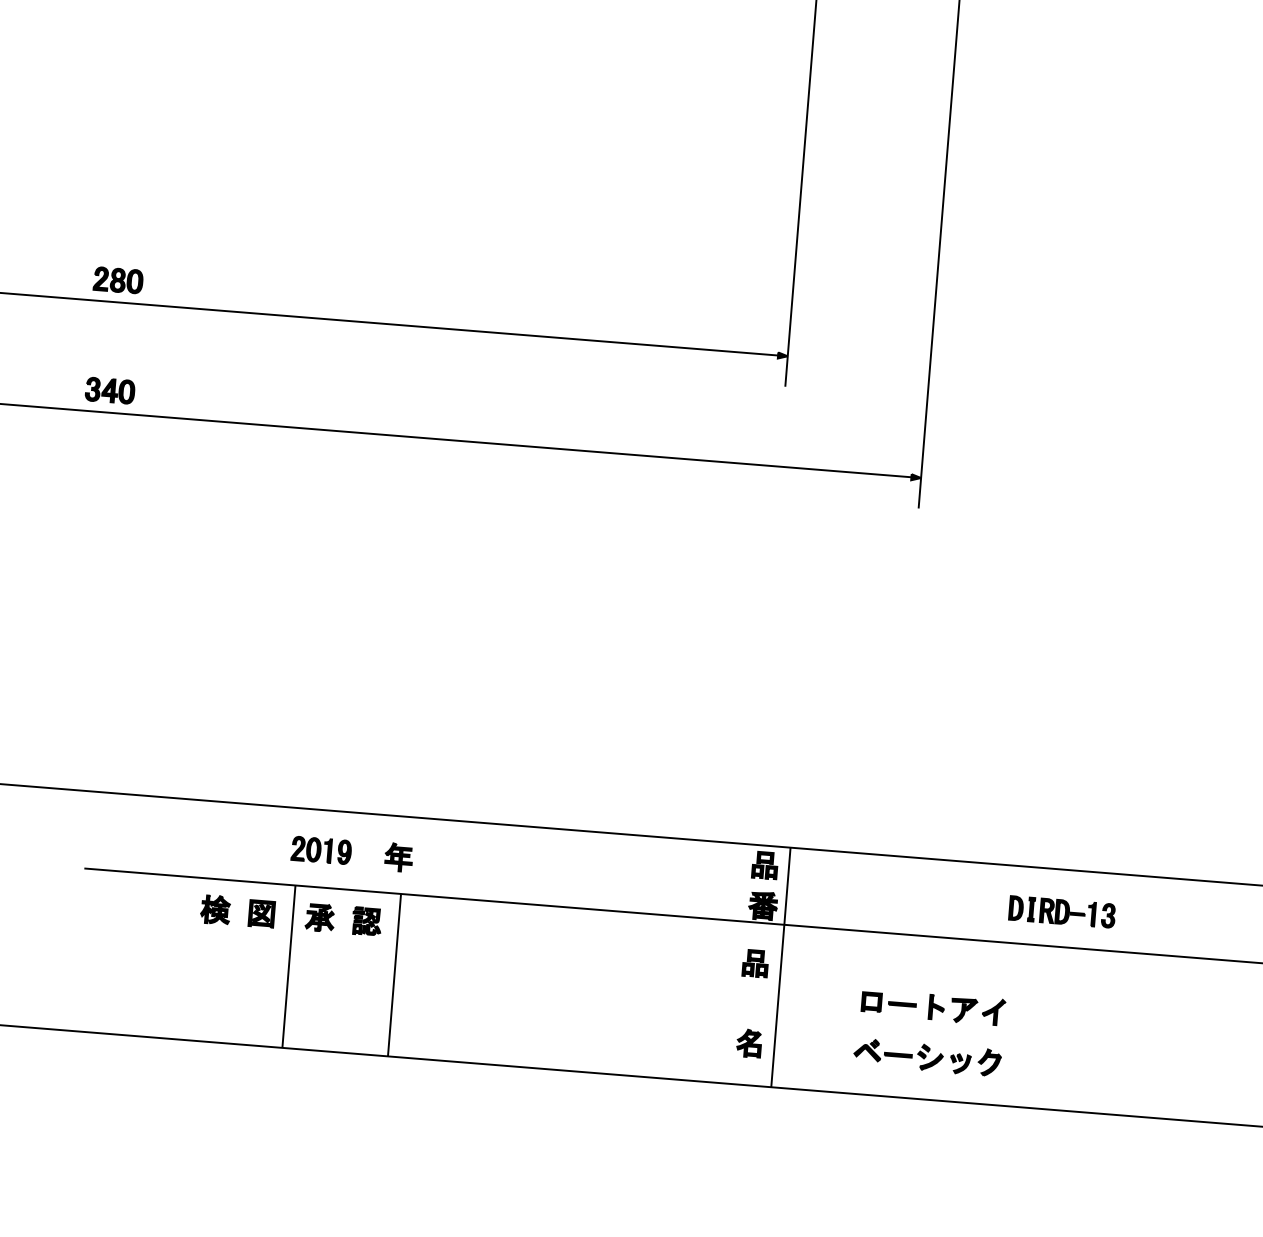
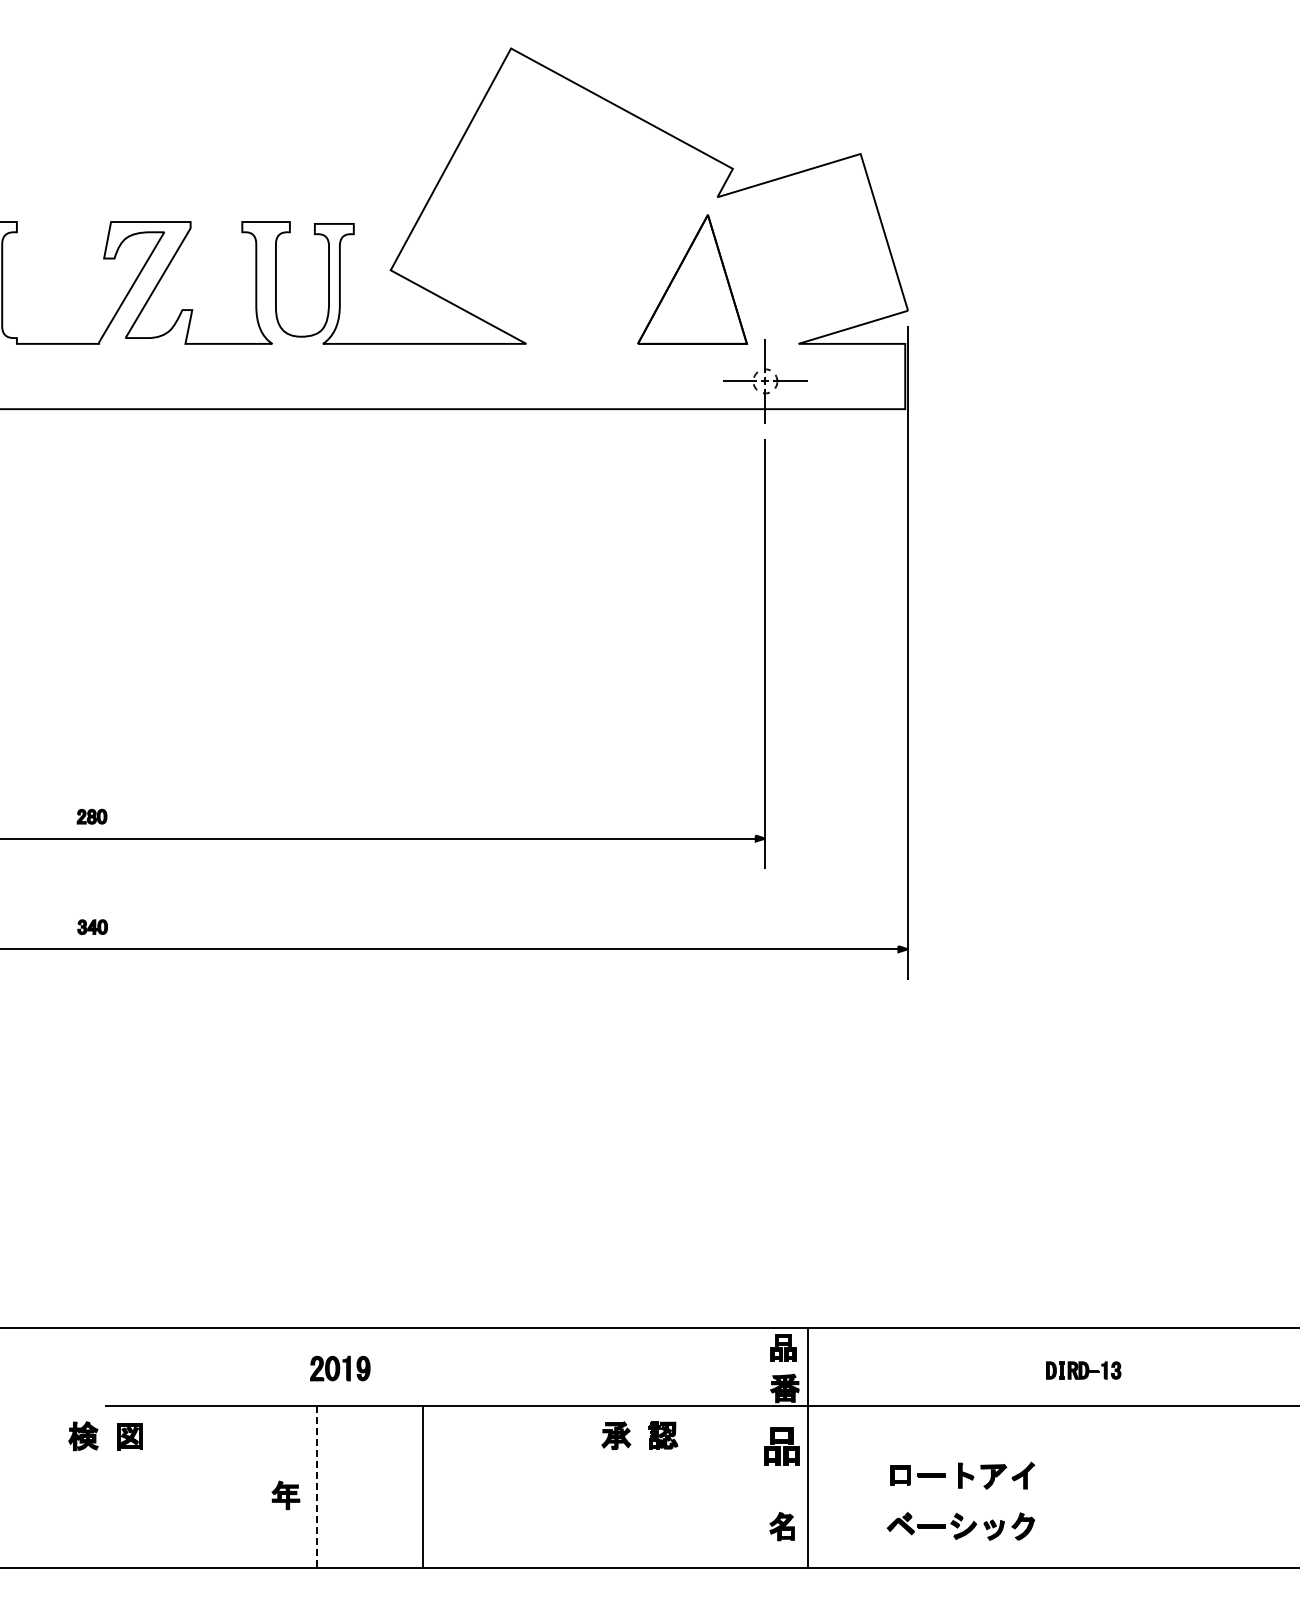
part: (117, 280) -> (91, 816), size x0.6
part: (109, 389) -> (92, 926), size x0.6
part: (398, 856) -> (285, 1494), moved
part: (229, 907) -> (97, 1432), moved
part: (1062, 912) -> (1083, 1370), size x0.7
part: (334, 914) -> (630, 1431), moved
part: (755, 963) -> (781, 1446), size x1.4
line: (289, 967) -> (317, 1487), solid -> dashed

